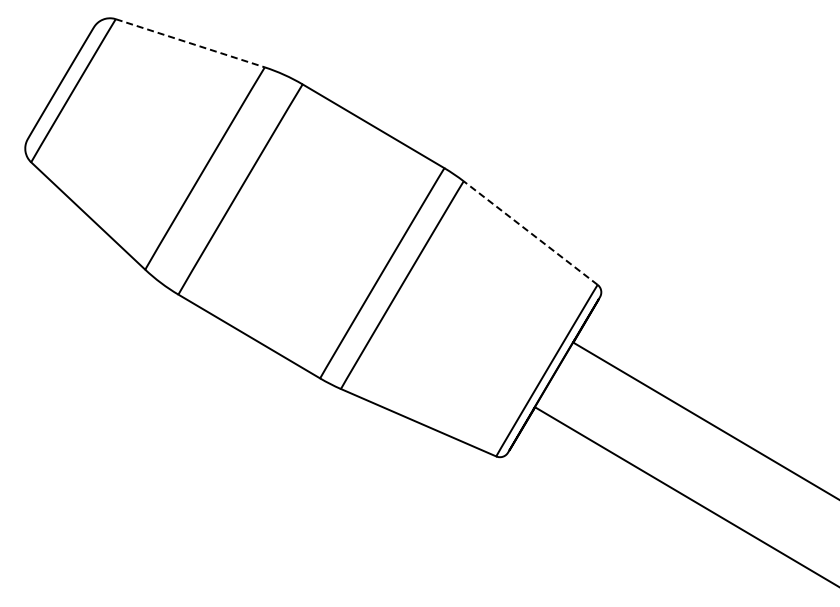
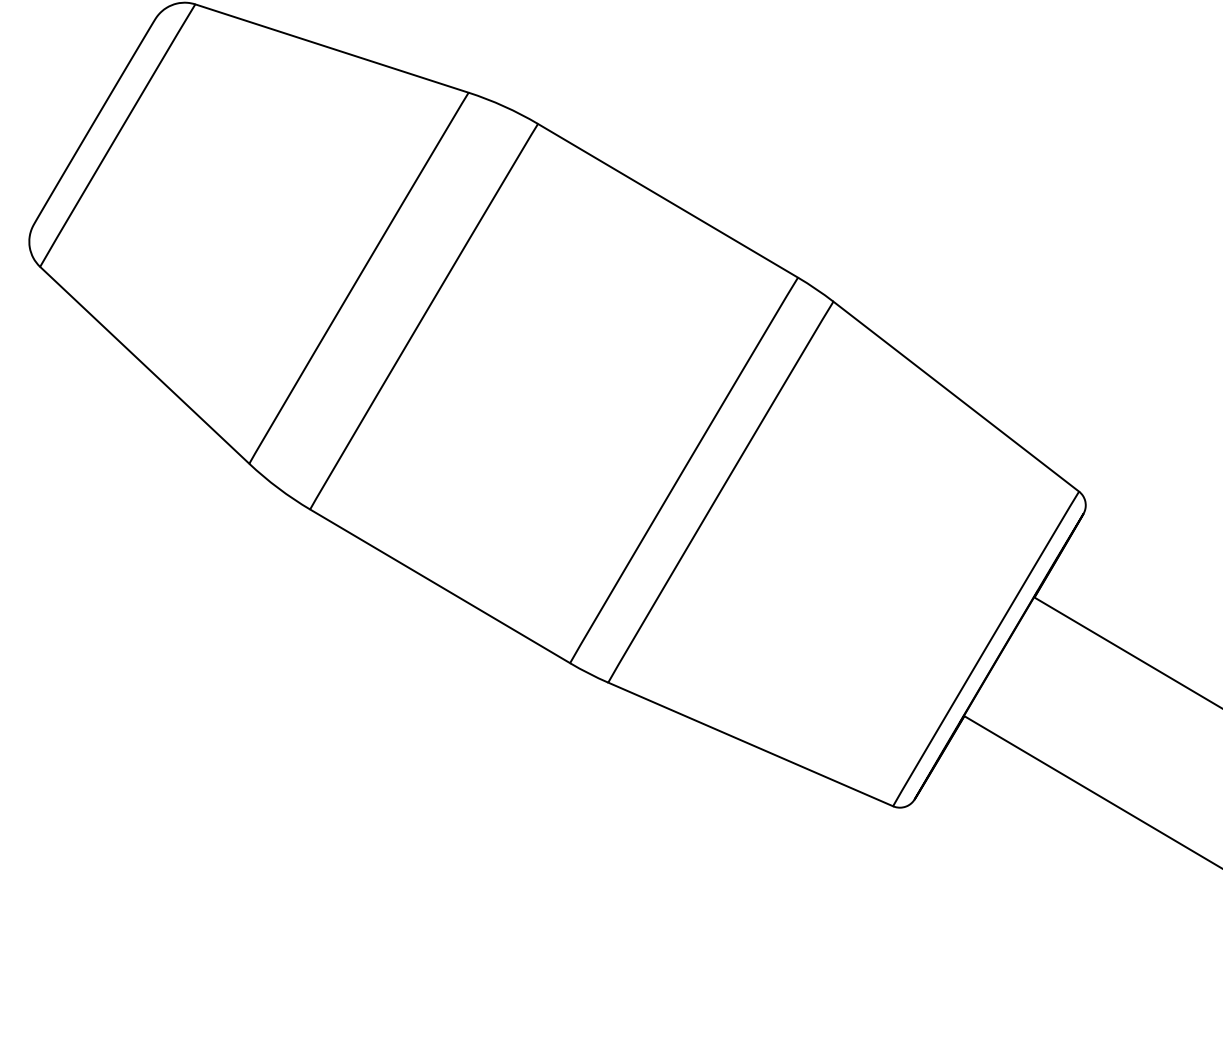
line: (190, 43) -> (332, 48), dashed -> solid
line: (530, 233) -> (955, 397), dashed -> solid

